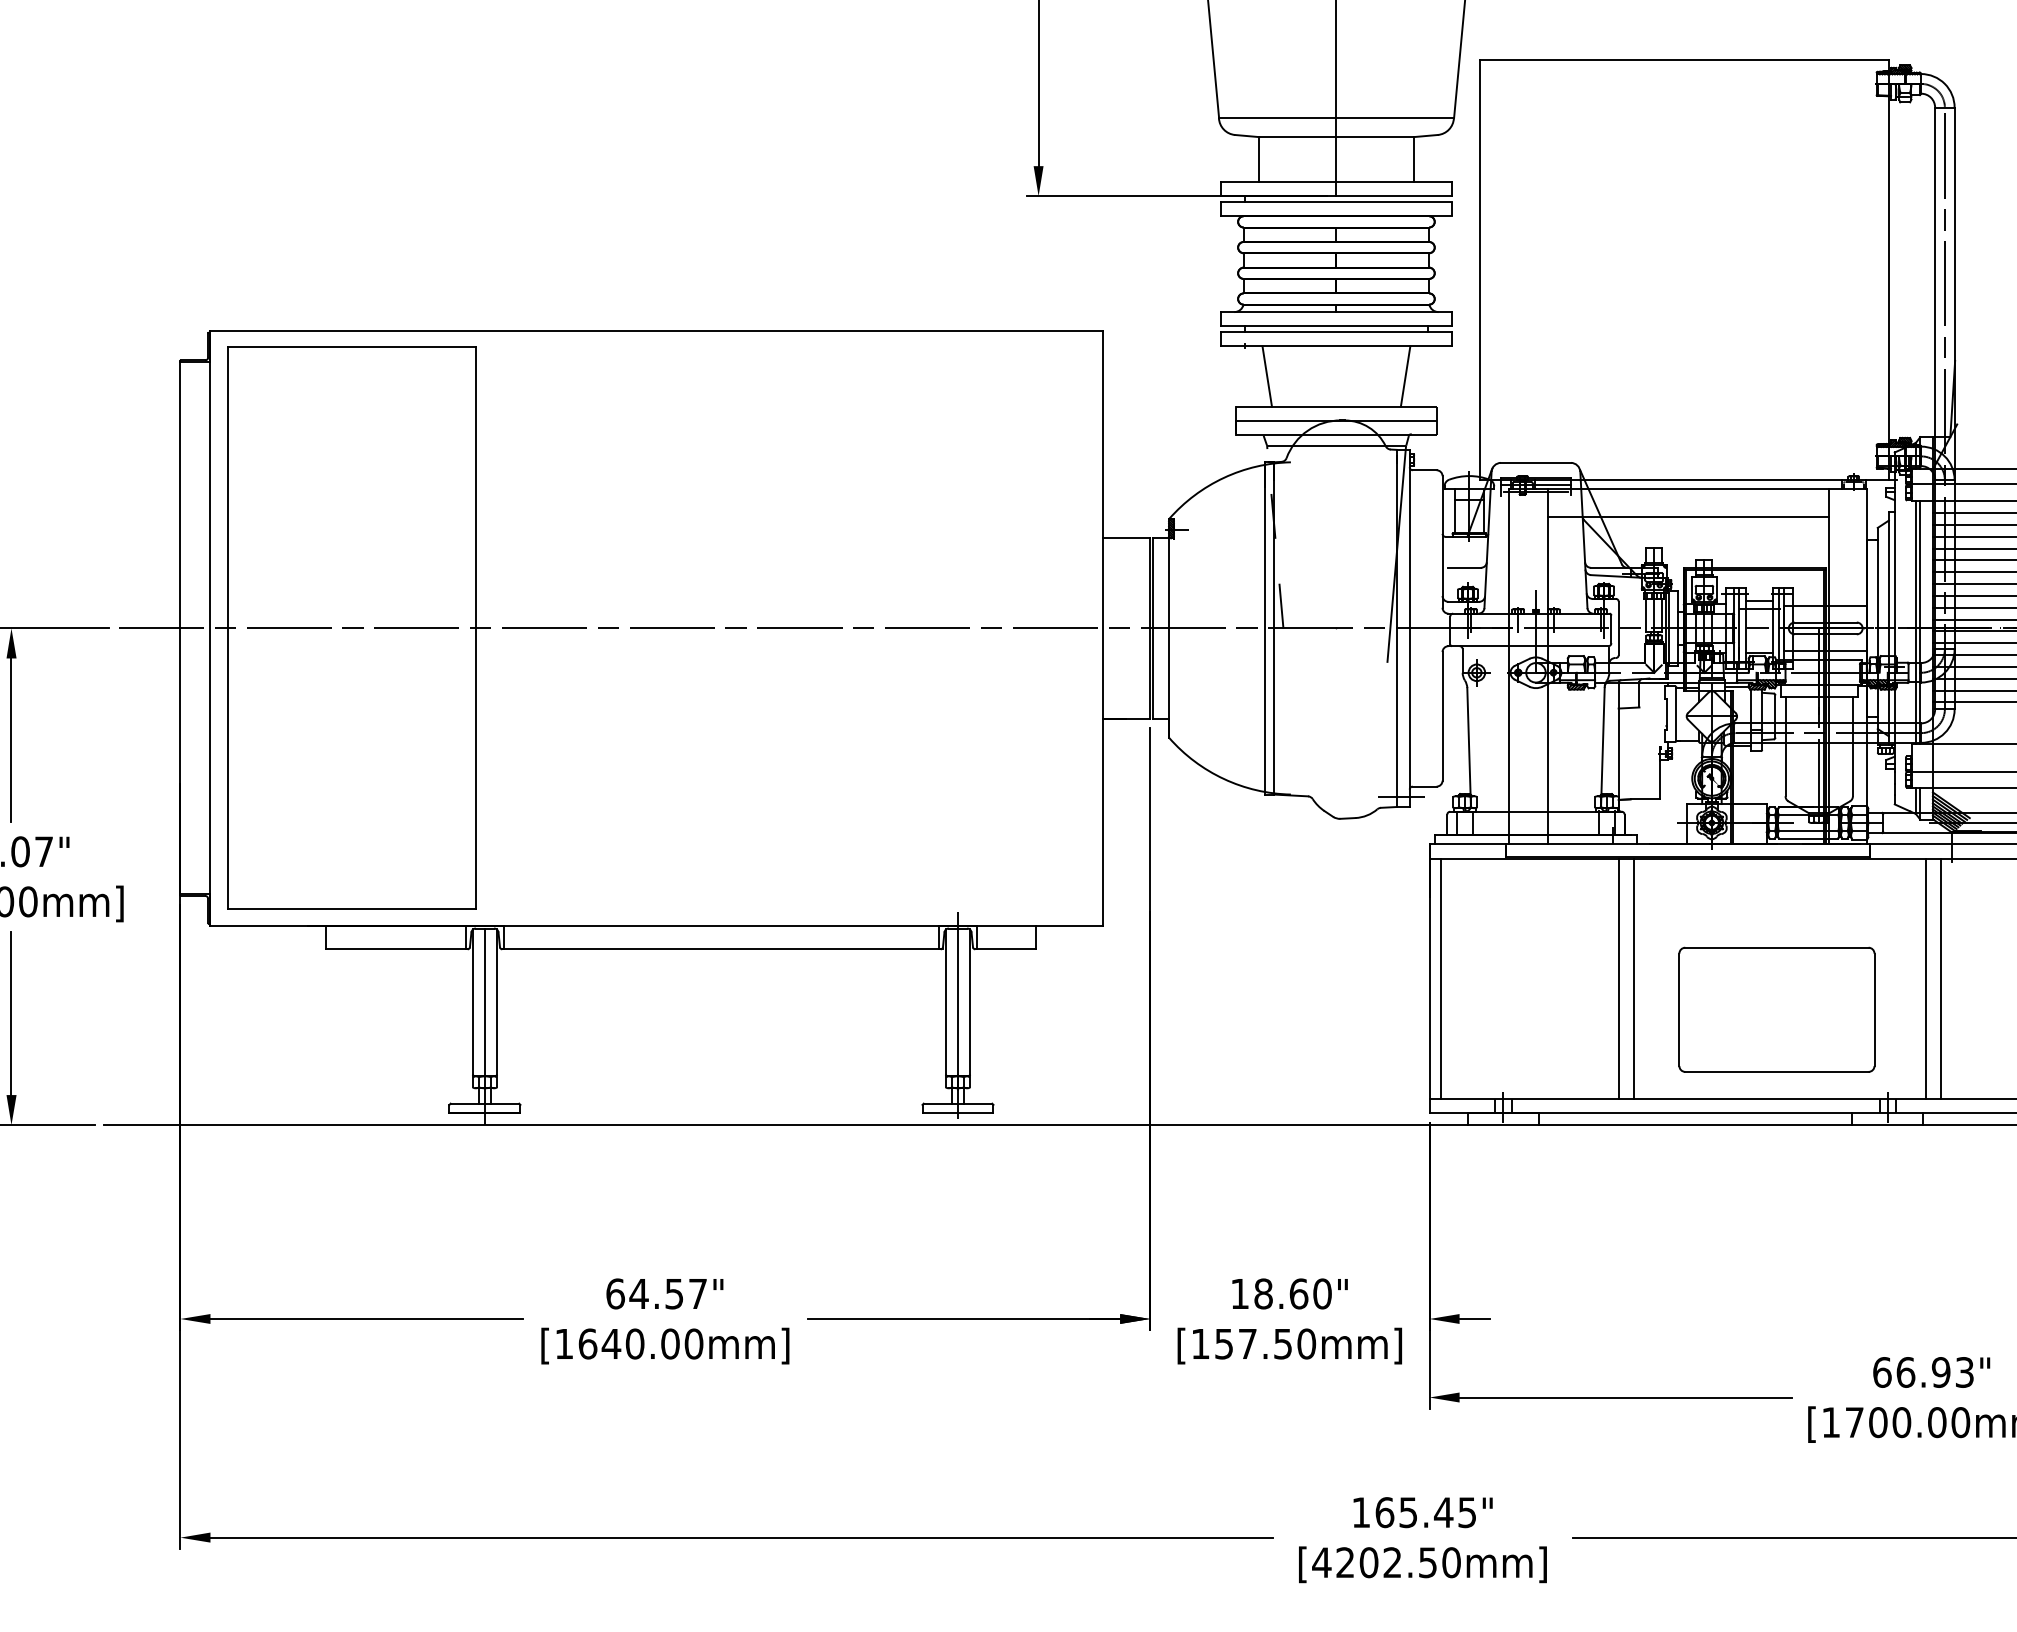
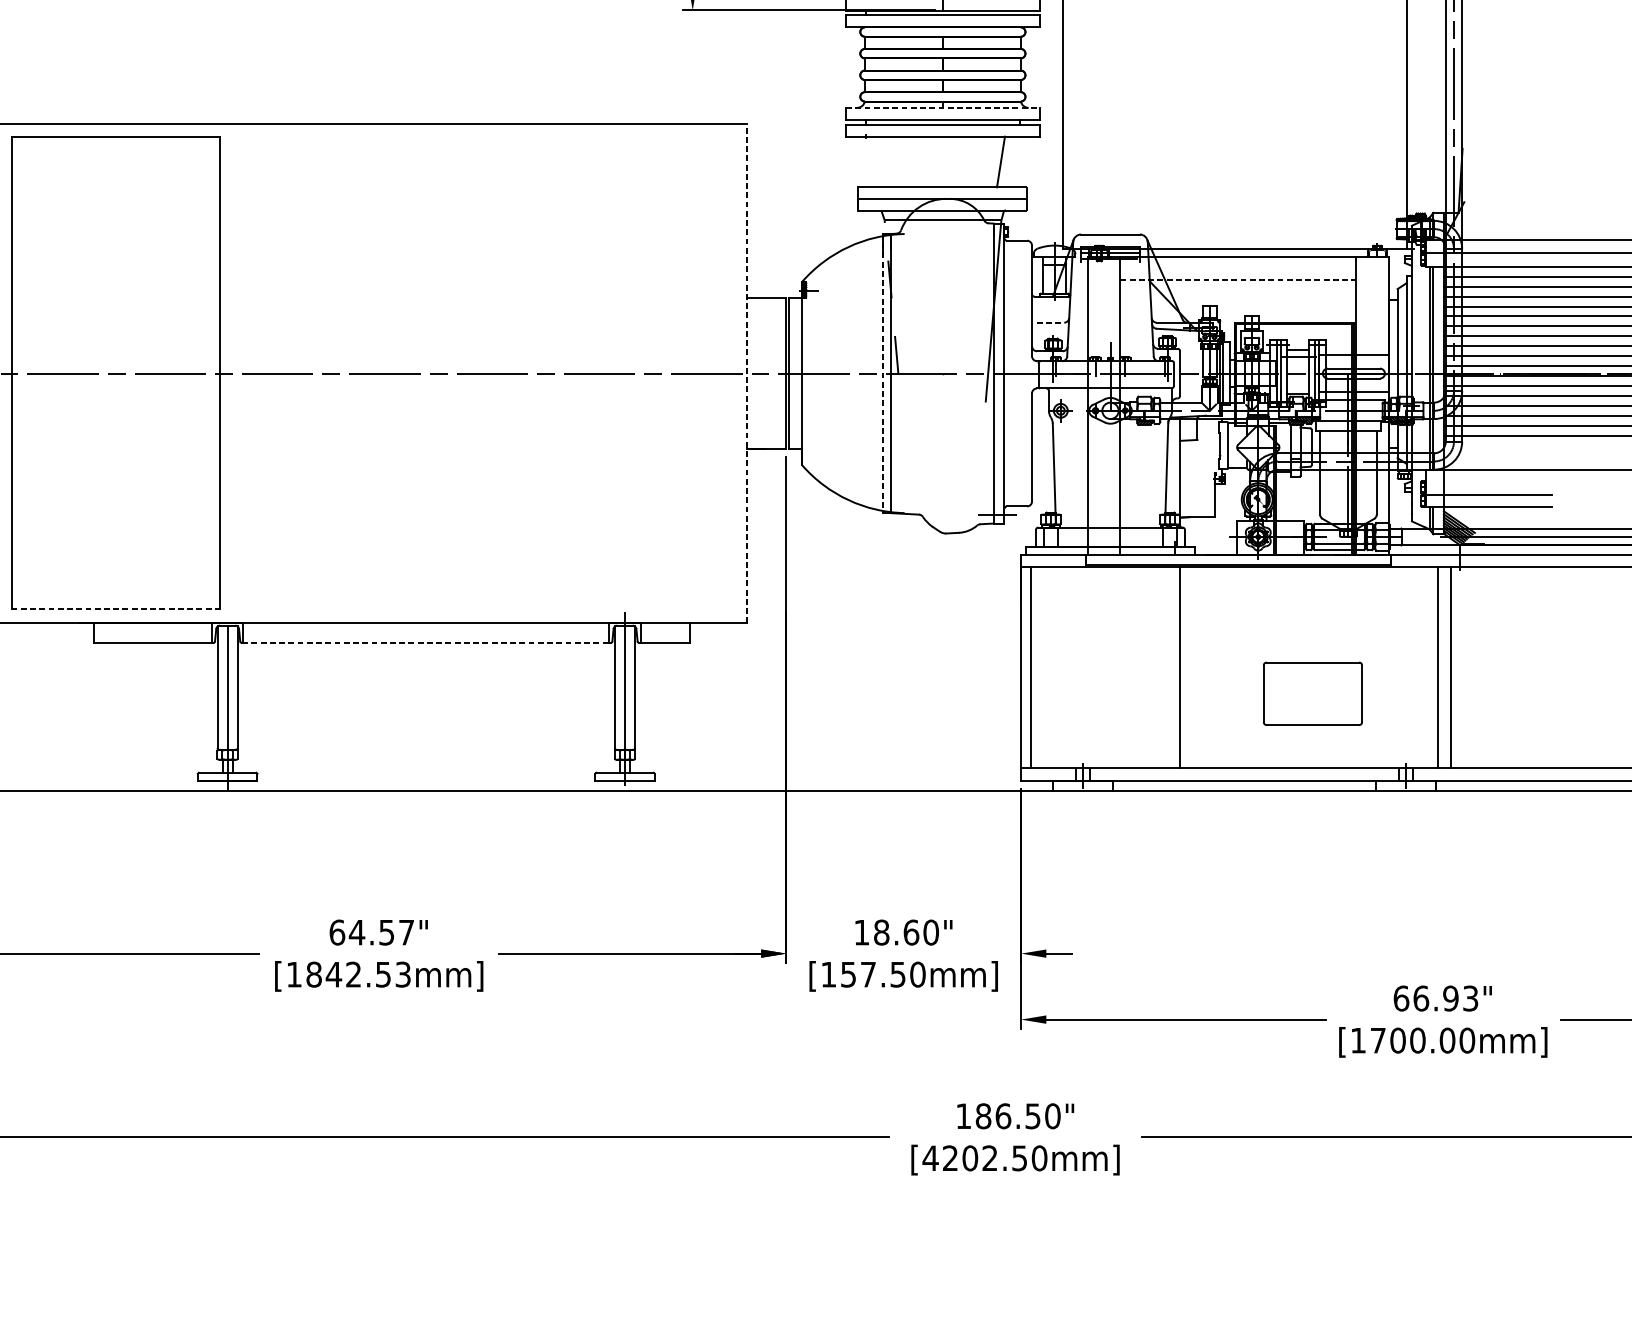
line: (1337, 312) -> (943, 108), solid -> dashed
line: (1266, 376) -> (884, 161), removed
line: (1688, 516) -> (1238, 279), solid -> dashed
line: (1465, 567) -> (1051, 322), solid -> dashed
line: (1102, 627) -> (746, 372), solid -> dashed
line: (1264, 629) -> (882, 374), solid -> dashed
line: (352, 908) -> (116, 608), solid -> dashed
line: (723, 949) -> (428, 643), solid -> dashed
line: (1633, 978) -> (1192, 667), removed
part: (1776, 1009) -> (1312, 693), size x0.6
text: (640, 1343) -> (358, 974), [1640.00mm] -> [1842.53mm]
text: (1425, 1512) -> (1017, 1116), 165.45" -> 186.50"

